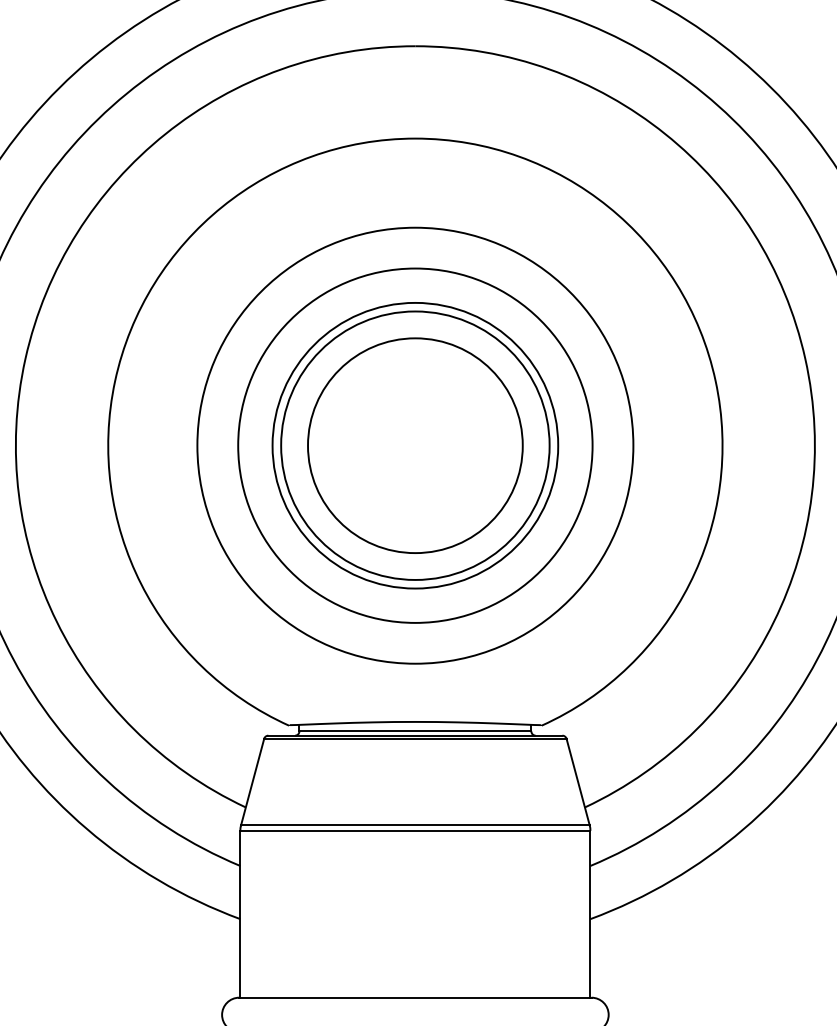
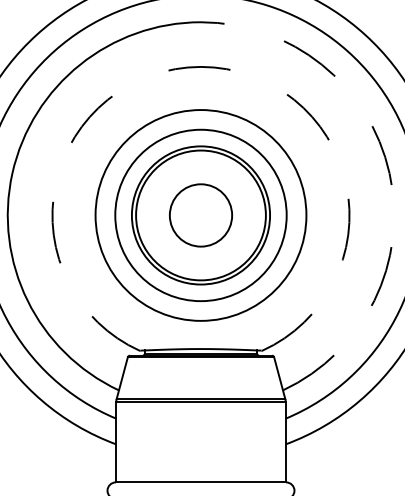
arc: (414, 137) -> (200, 66), solid -> dashed
arc: (805, 358) -> (389, 173), solid -> dashed
circle: (414, 445) -> (200, 215), size x0.6

